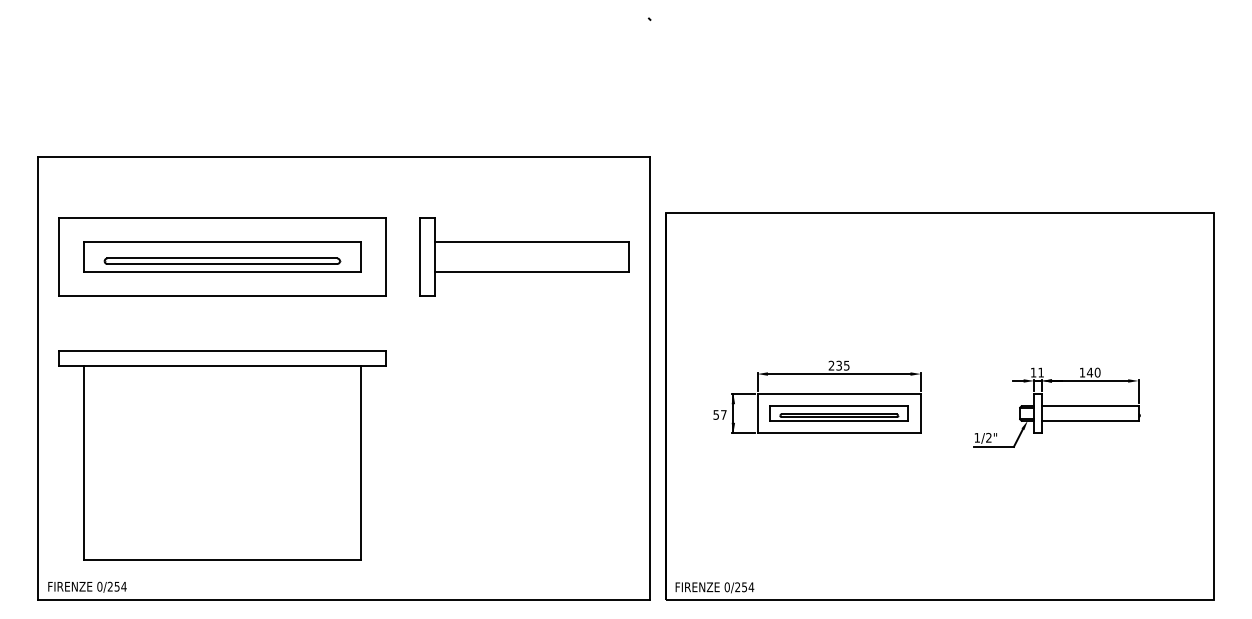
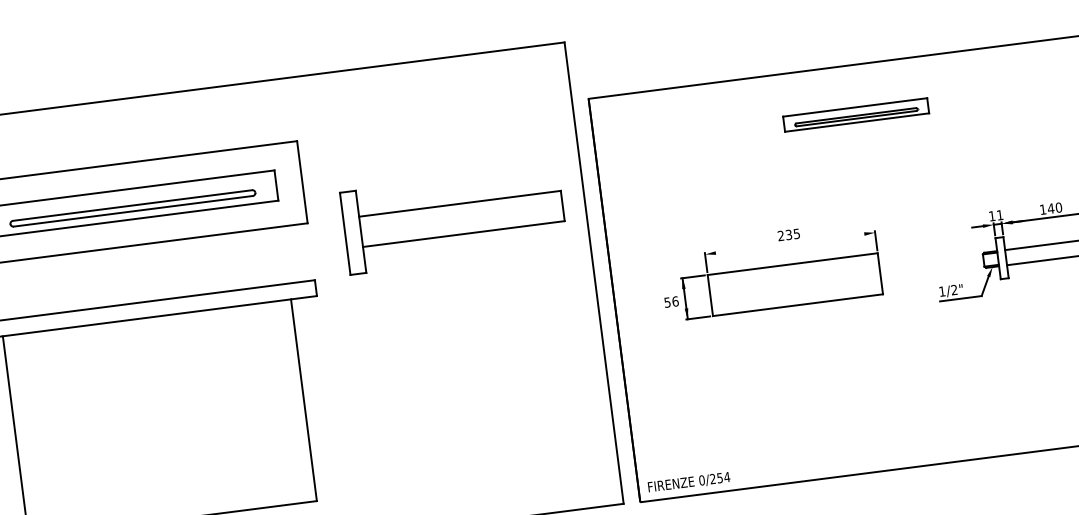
part: (524, 256) -> (454, 219), moved
line: (838, 374) -> (789, 244), removed
part: (838, 413) -> (855, 115), moved
text: (723, 414) -> (675, 301), 57 -> 56

